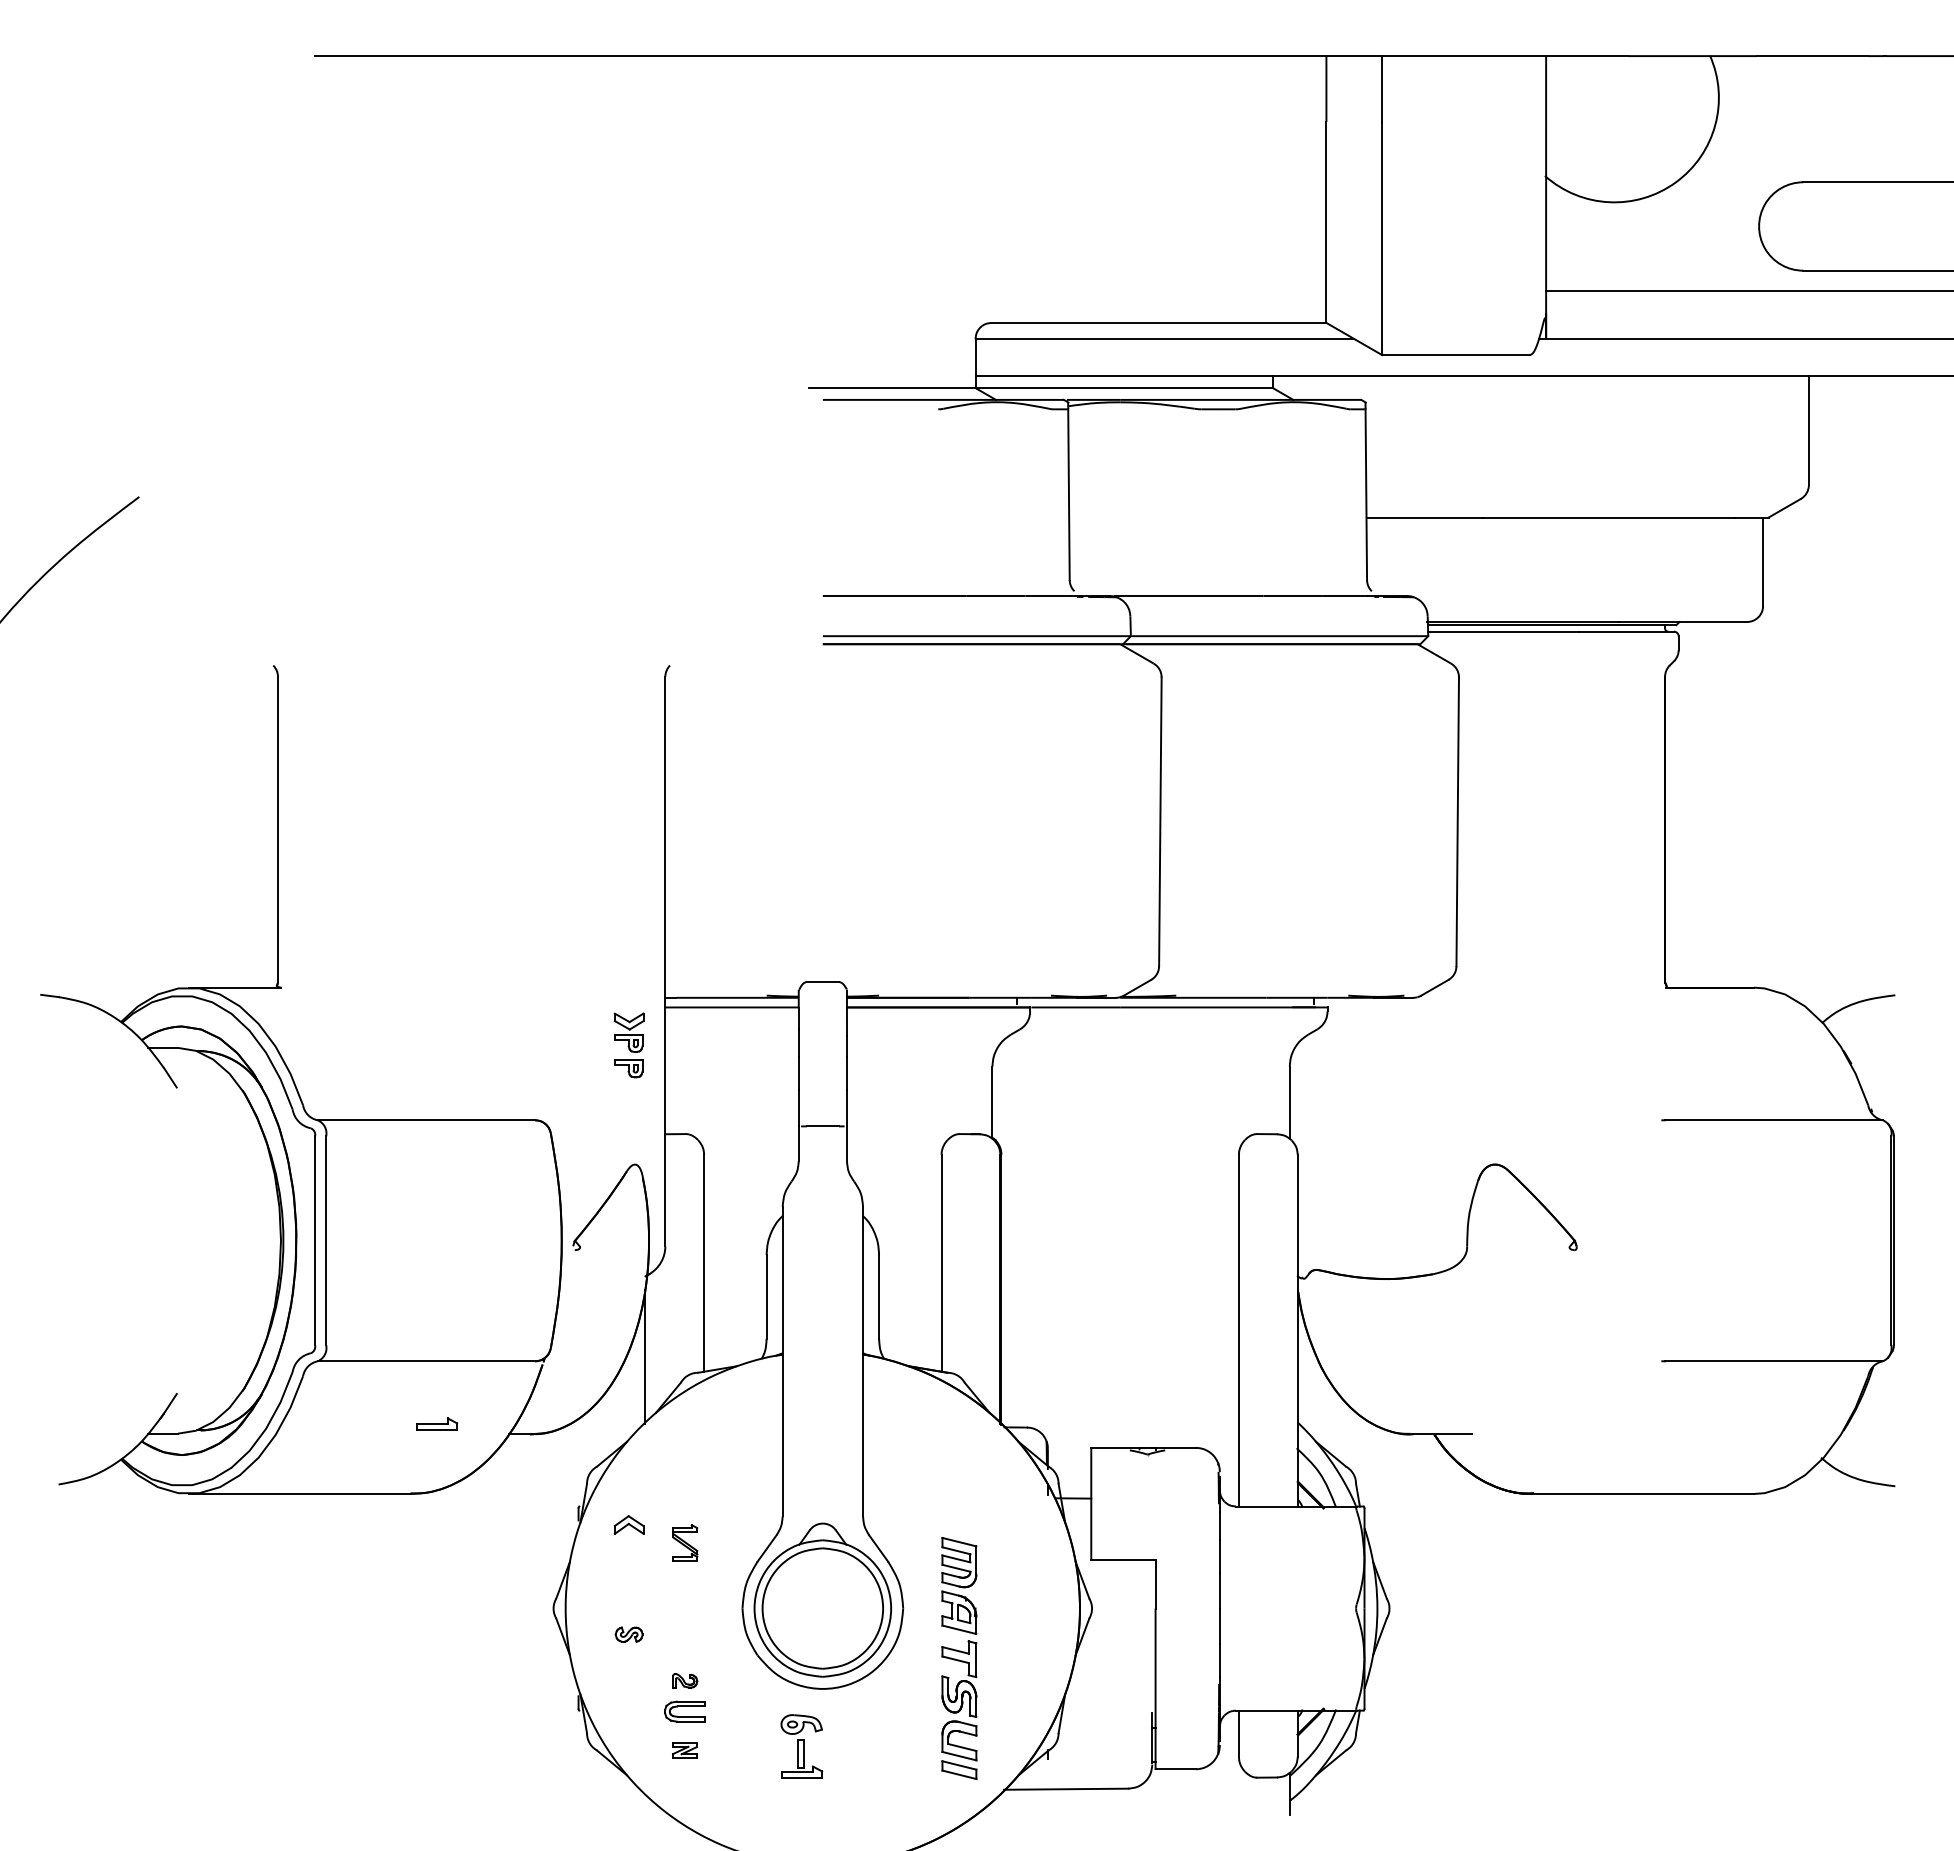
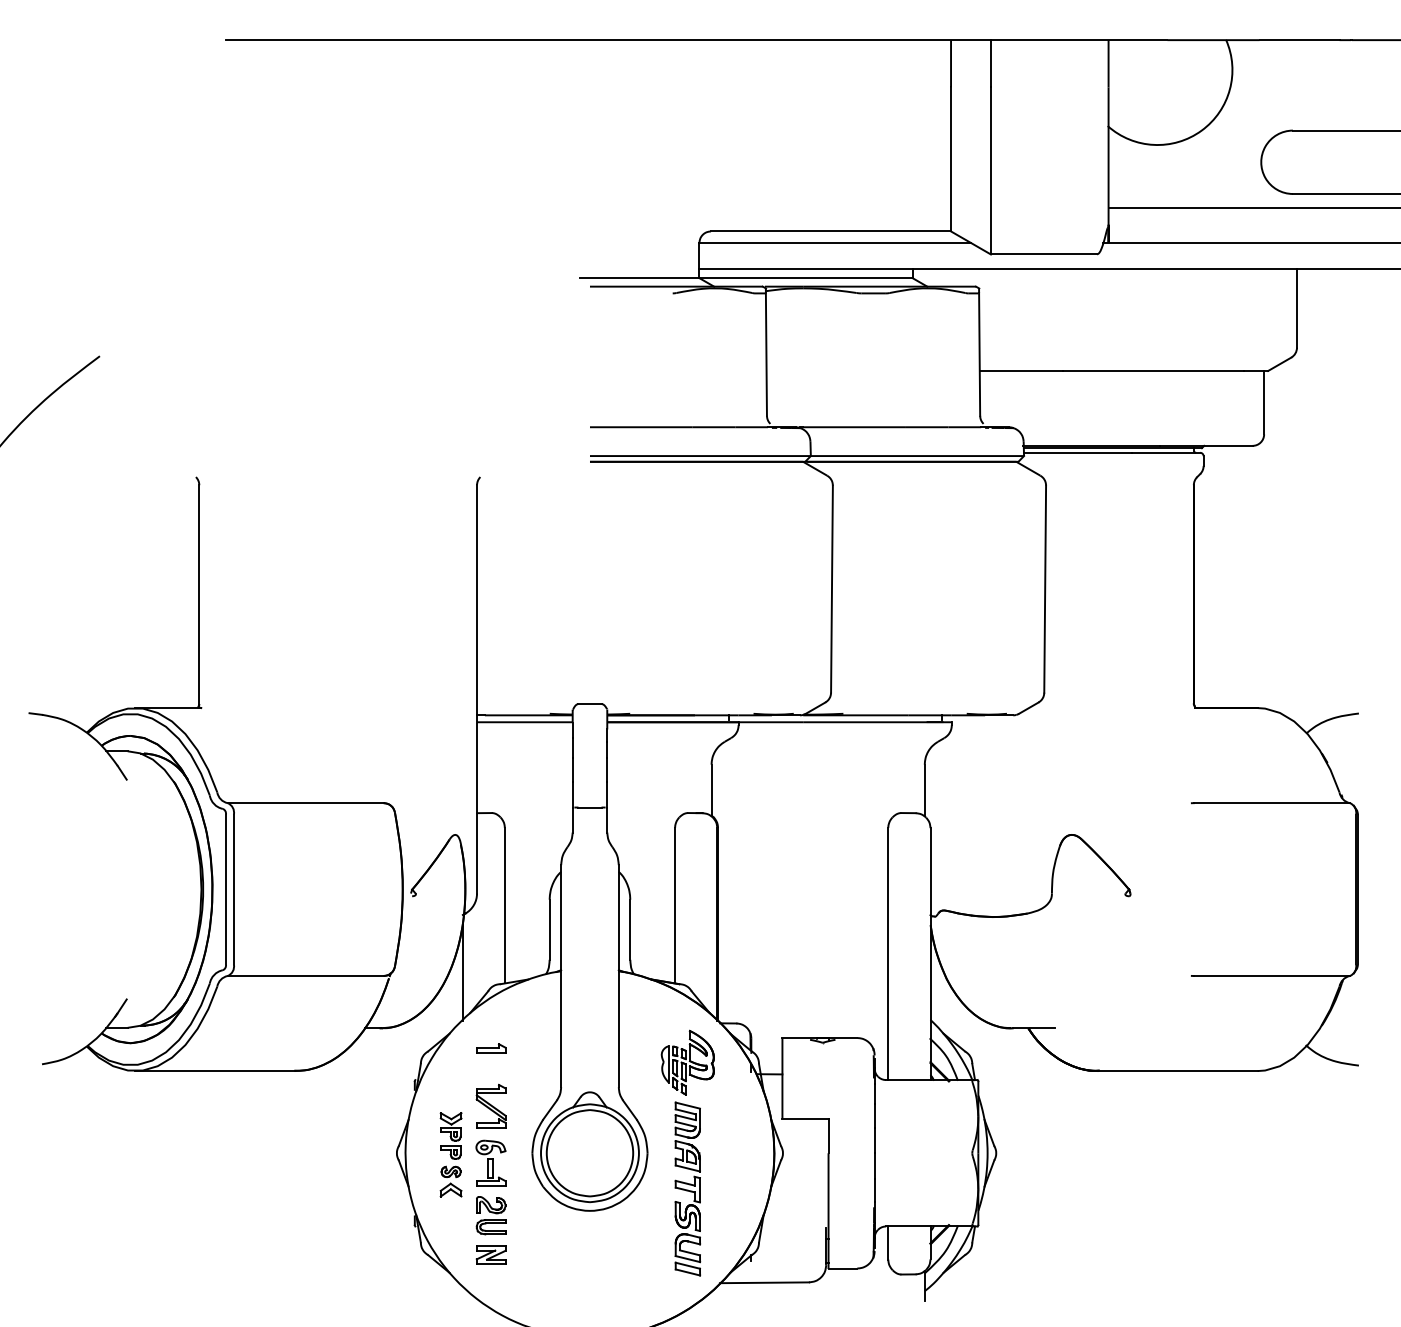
part: (628, 1045) -> (450, 1136), moved
part: (437, 1423) -> (491, 1047), moved
part: (959, 1482) -> (687, 1062), added
part: (628, 1524) -> (450, 1189), moved
part: (685, 1542) -> (491, 1105), size x1.67
part: (685, 1680) -> (491, 1204), size x1.67
part: (801, 1746) -> (490, 1163), moved
part: (684, 1750) -> (490, 1255), size x1.67

